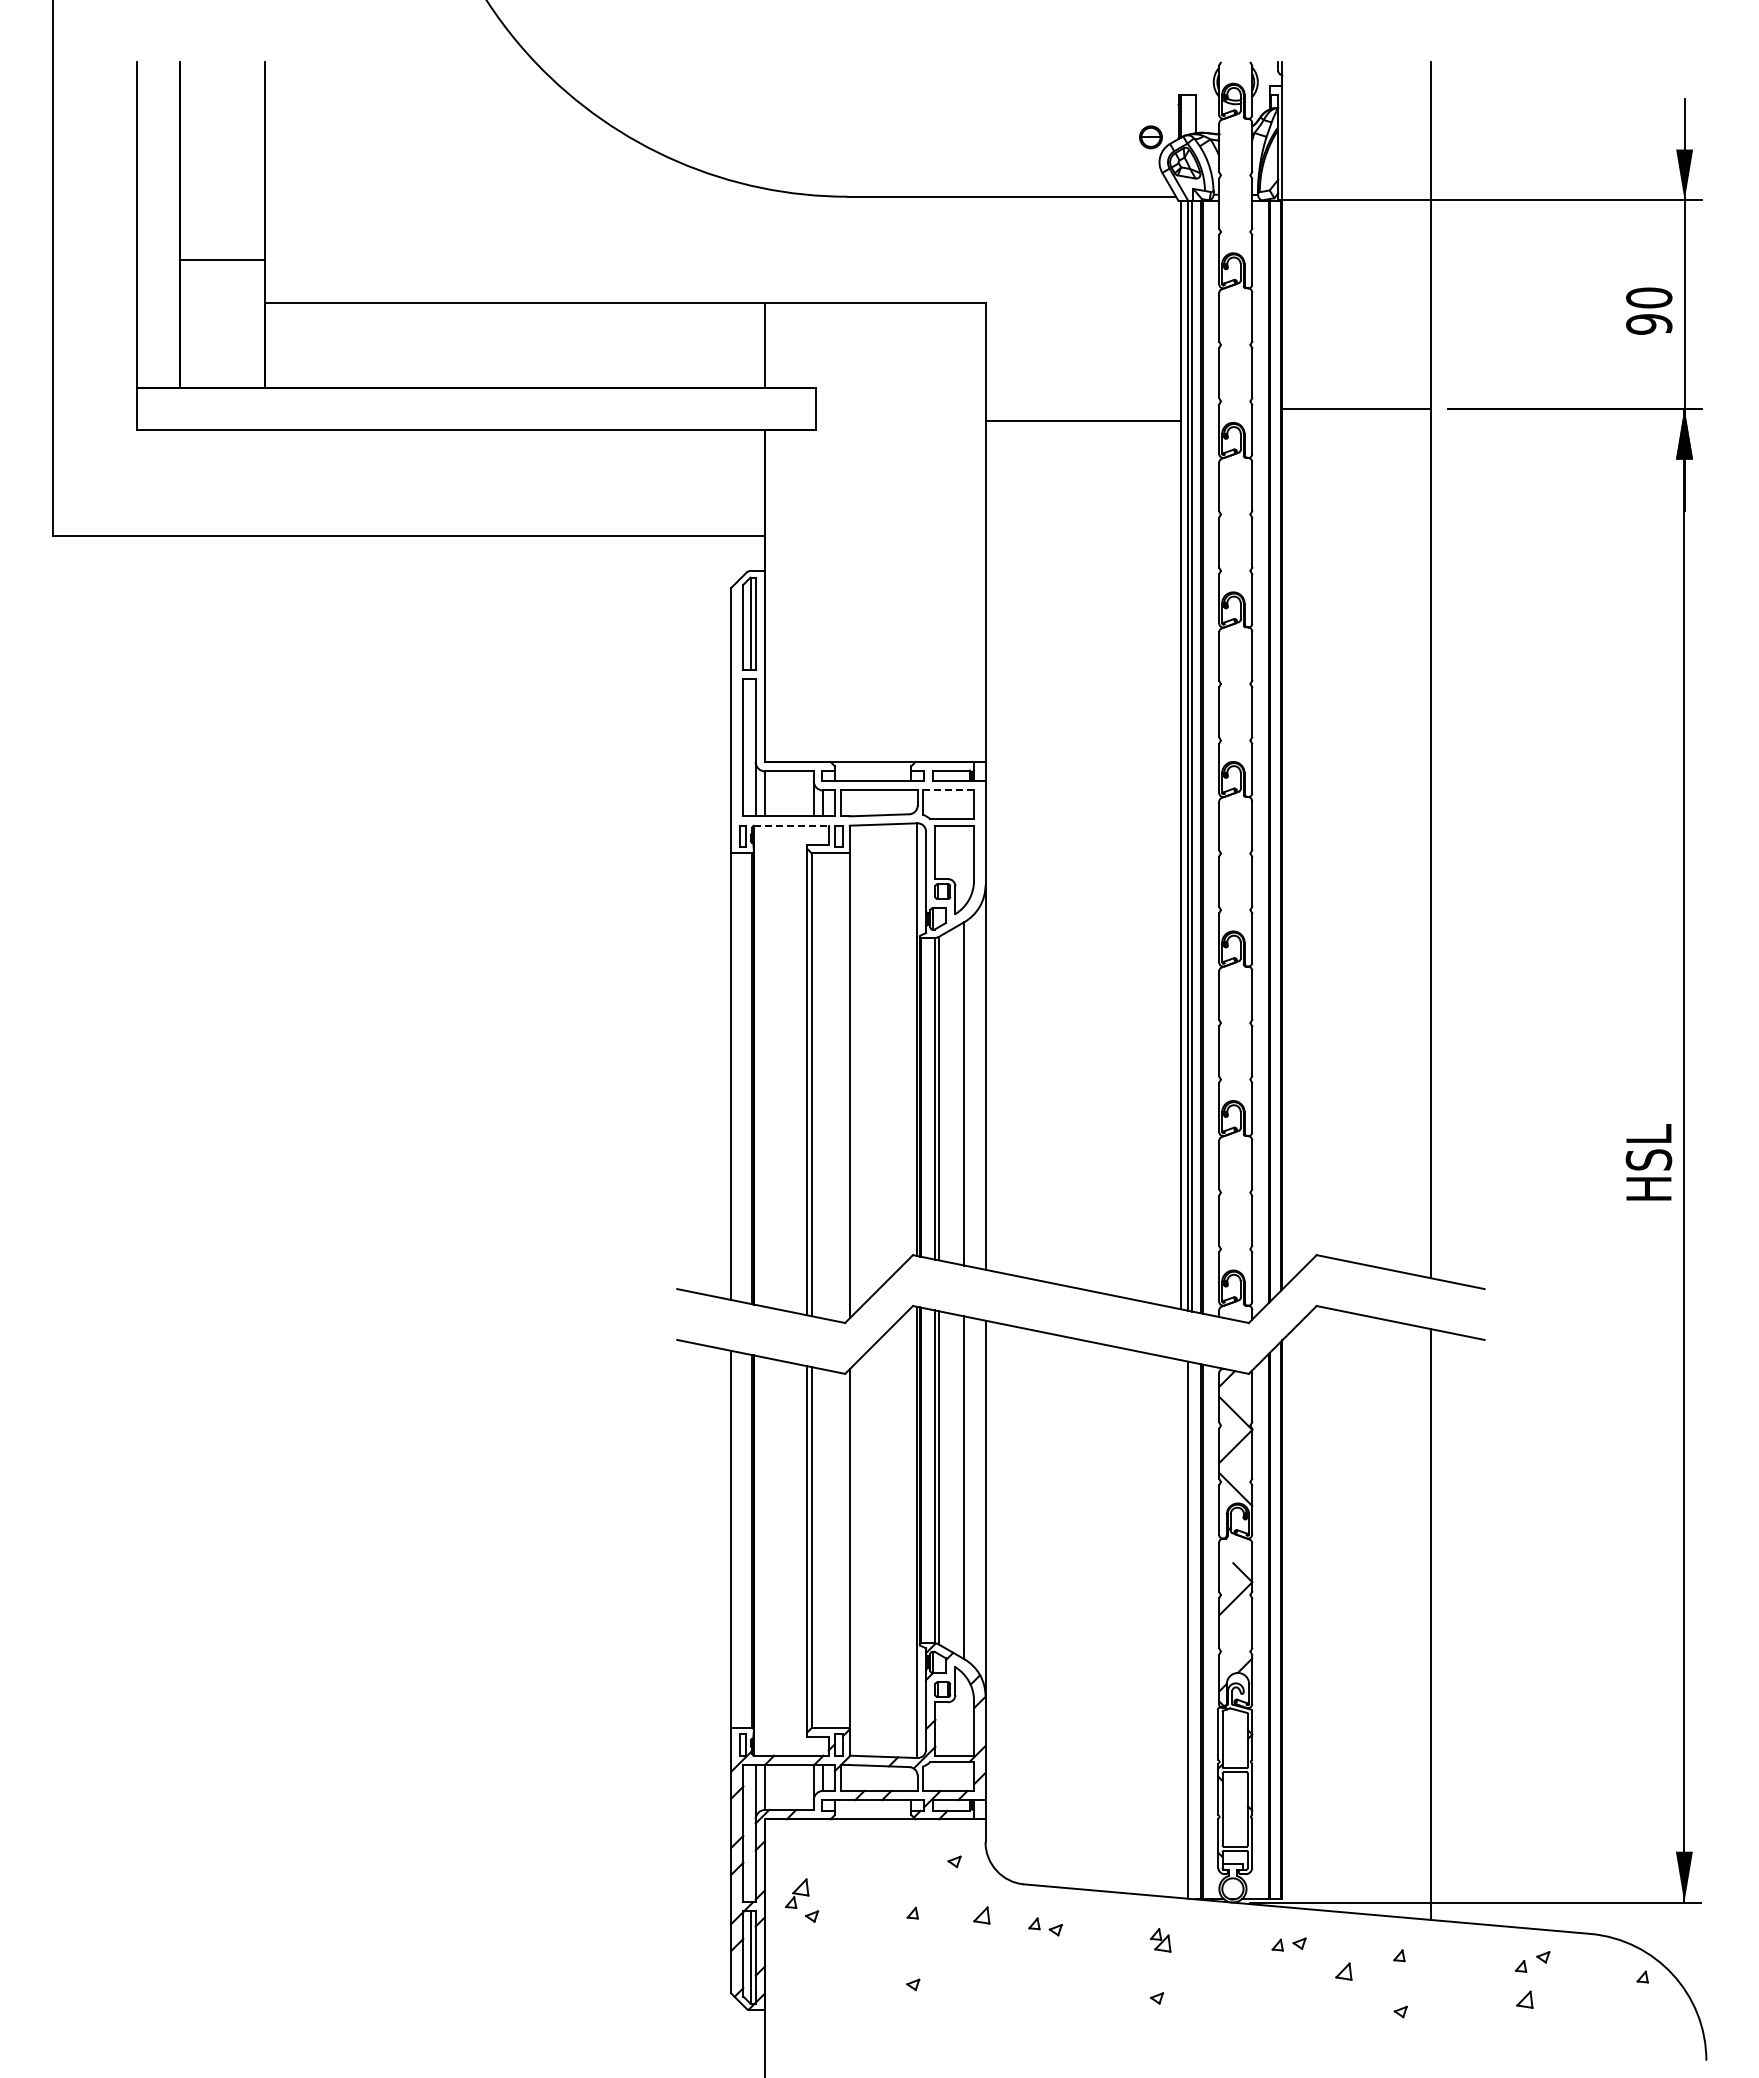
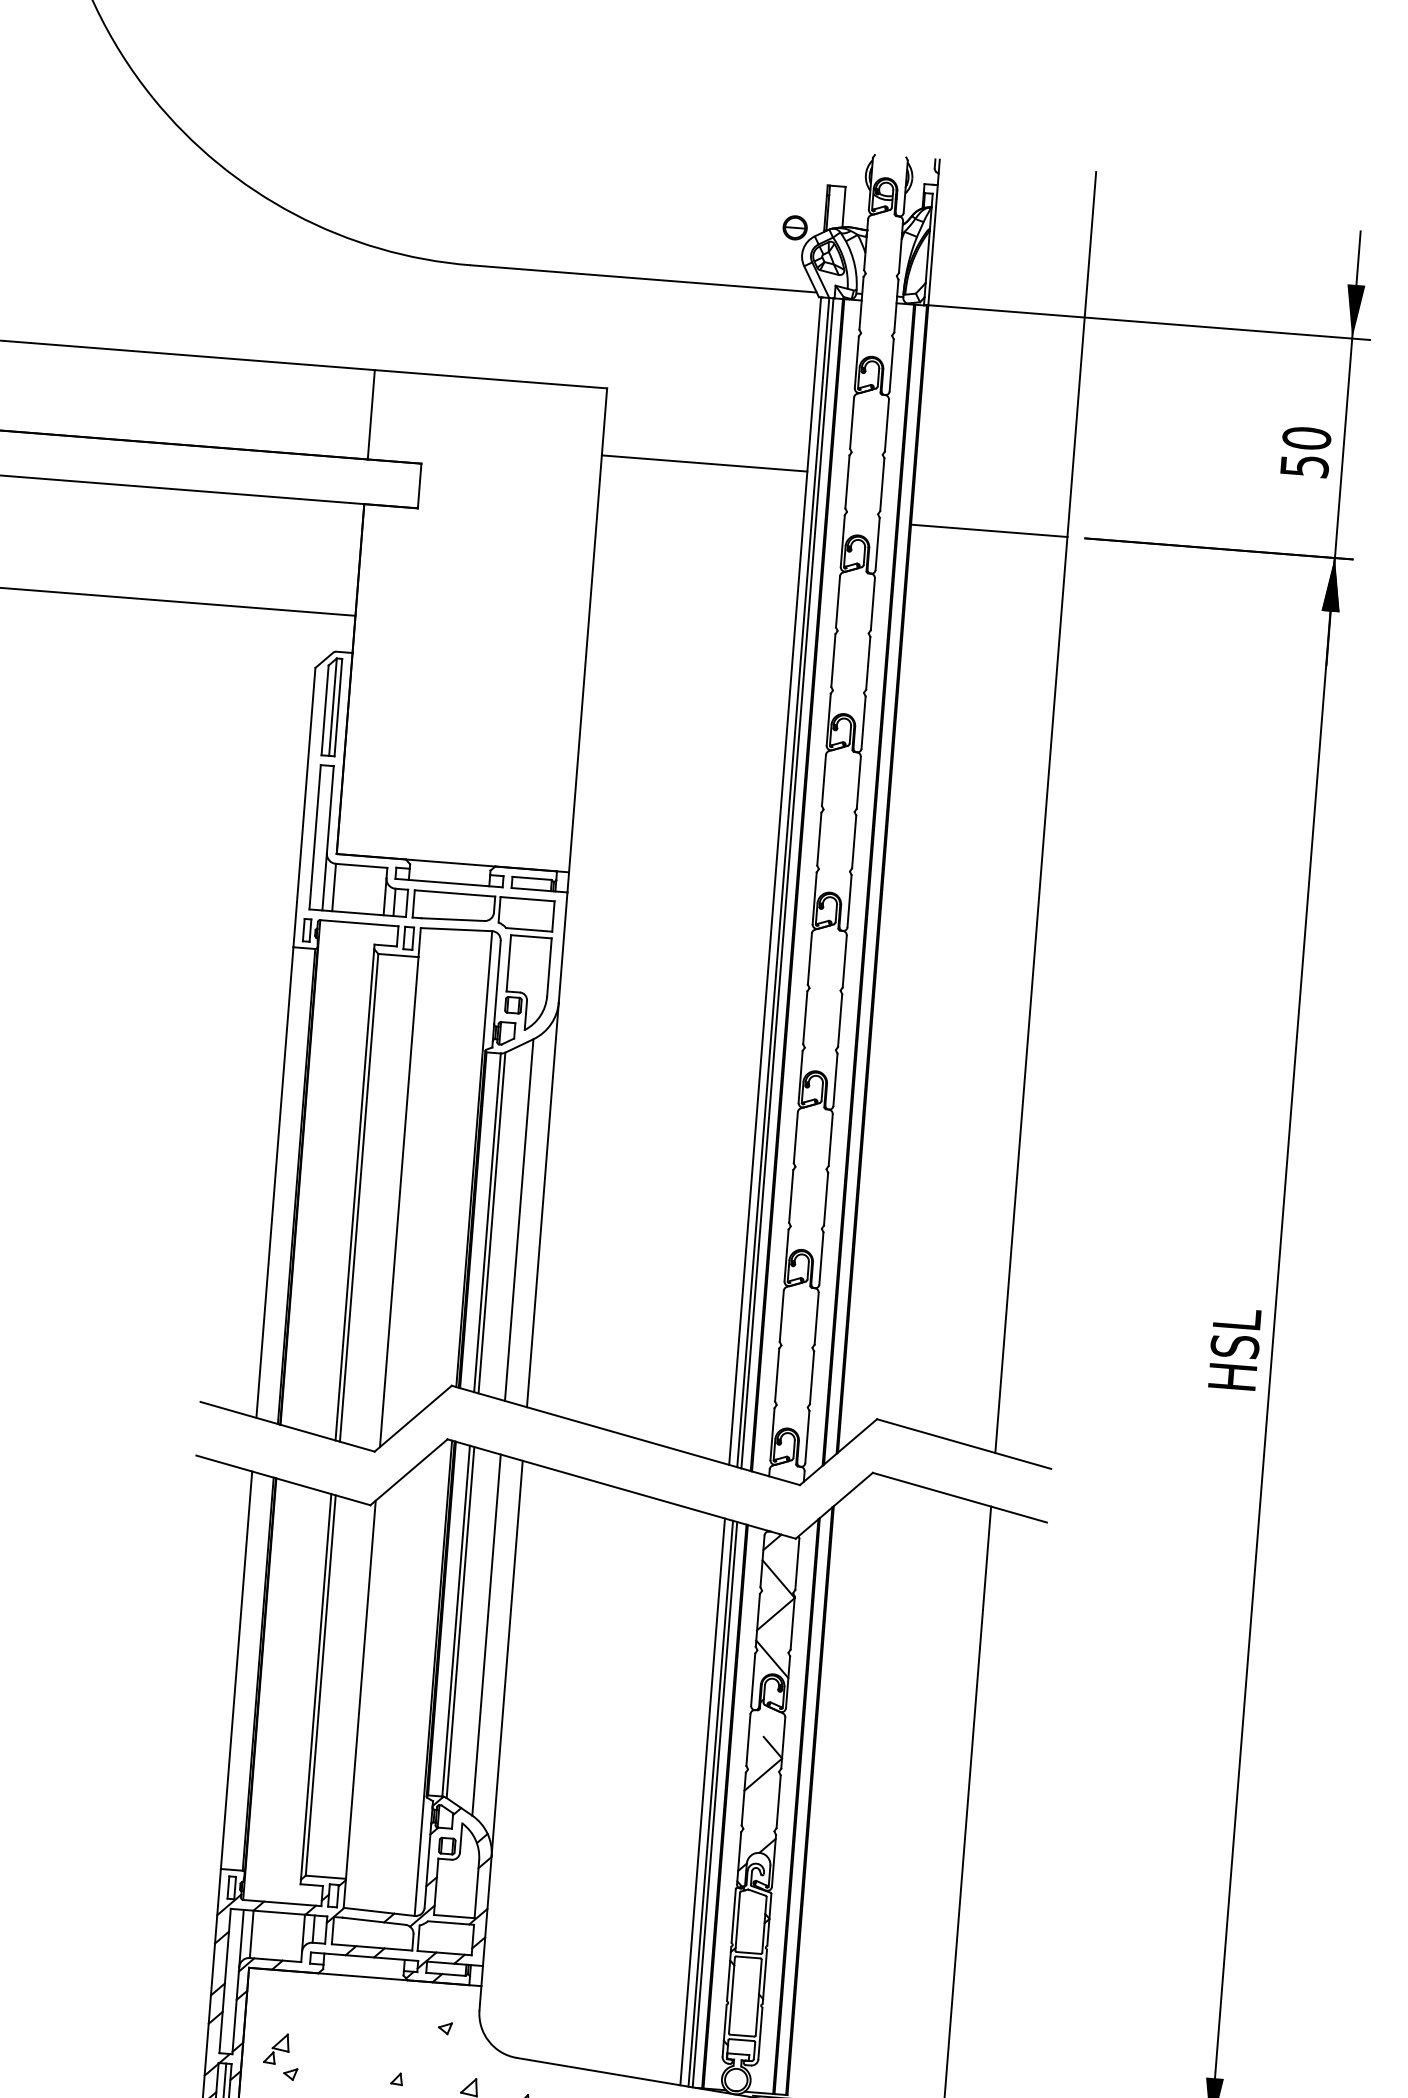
text: (1649, 324) -> (1304, 466), 90 -> 50
line: (1082, 421) -> (704, 463), moved
line: (948, 790) -> (527, 899), dashed -> solid
line: (792, 825) -> (360, 923), dashed -> solid
line: (1180, 1629) -> (702, 1802), added
line: (1192, 1630) -> (715, 1804), added

